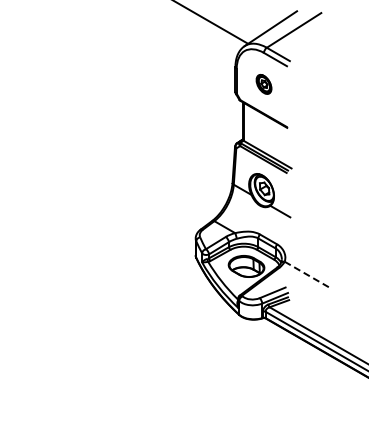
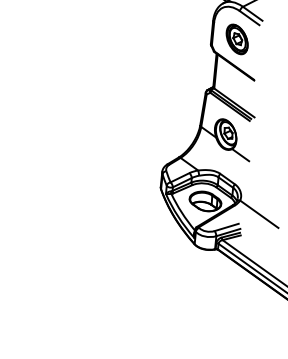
part: (263, 84) -> (236, 39), size x1.67
line: (307, 275) -> (259, 214), dashed -> solid

